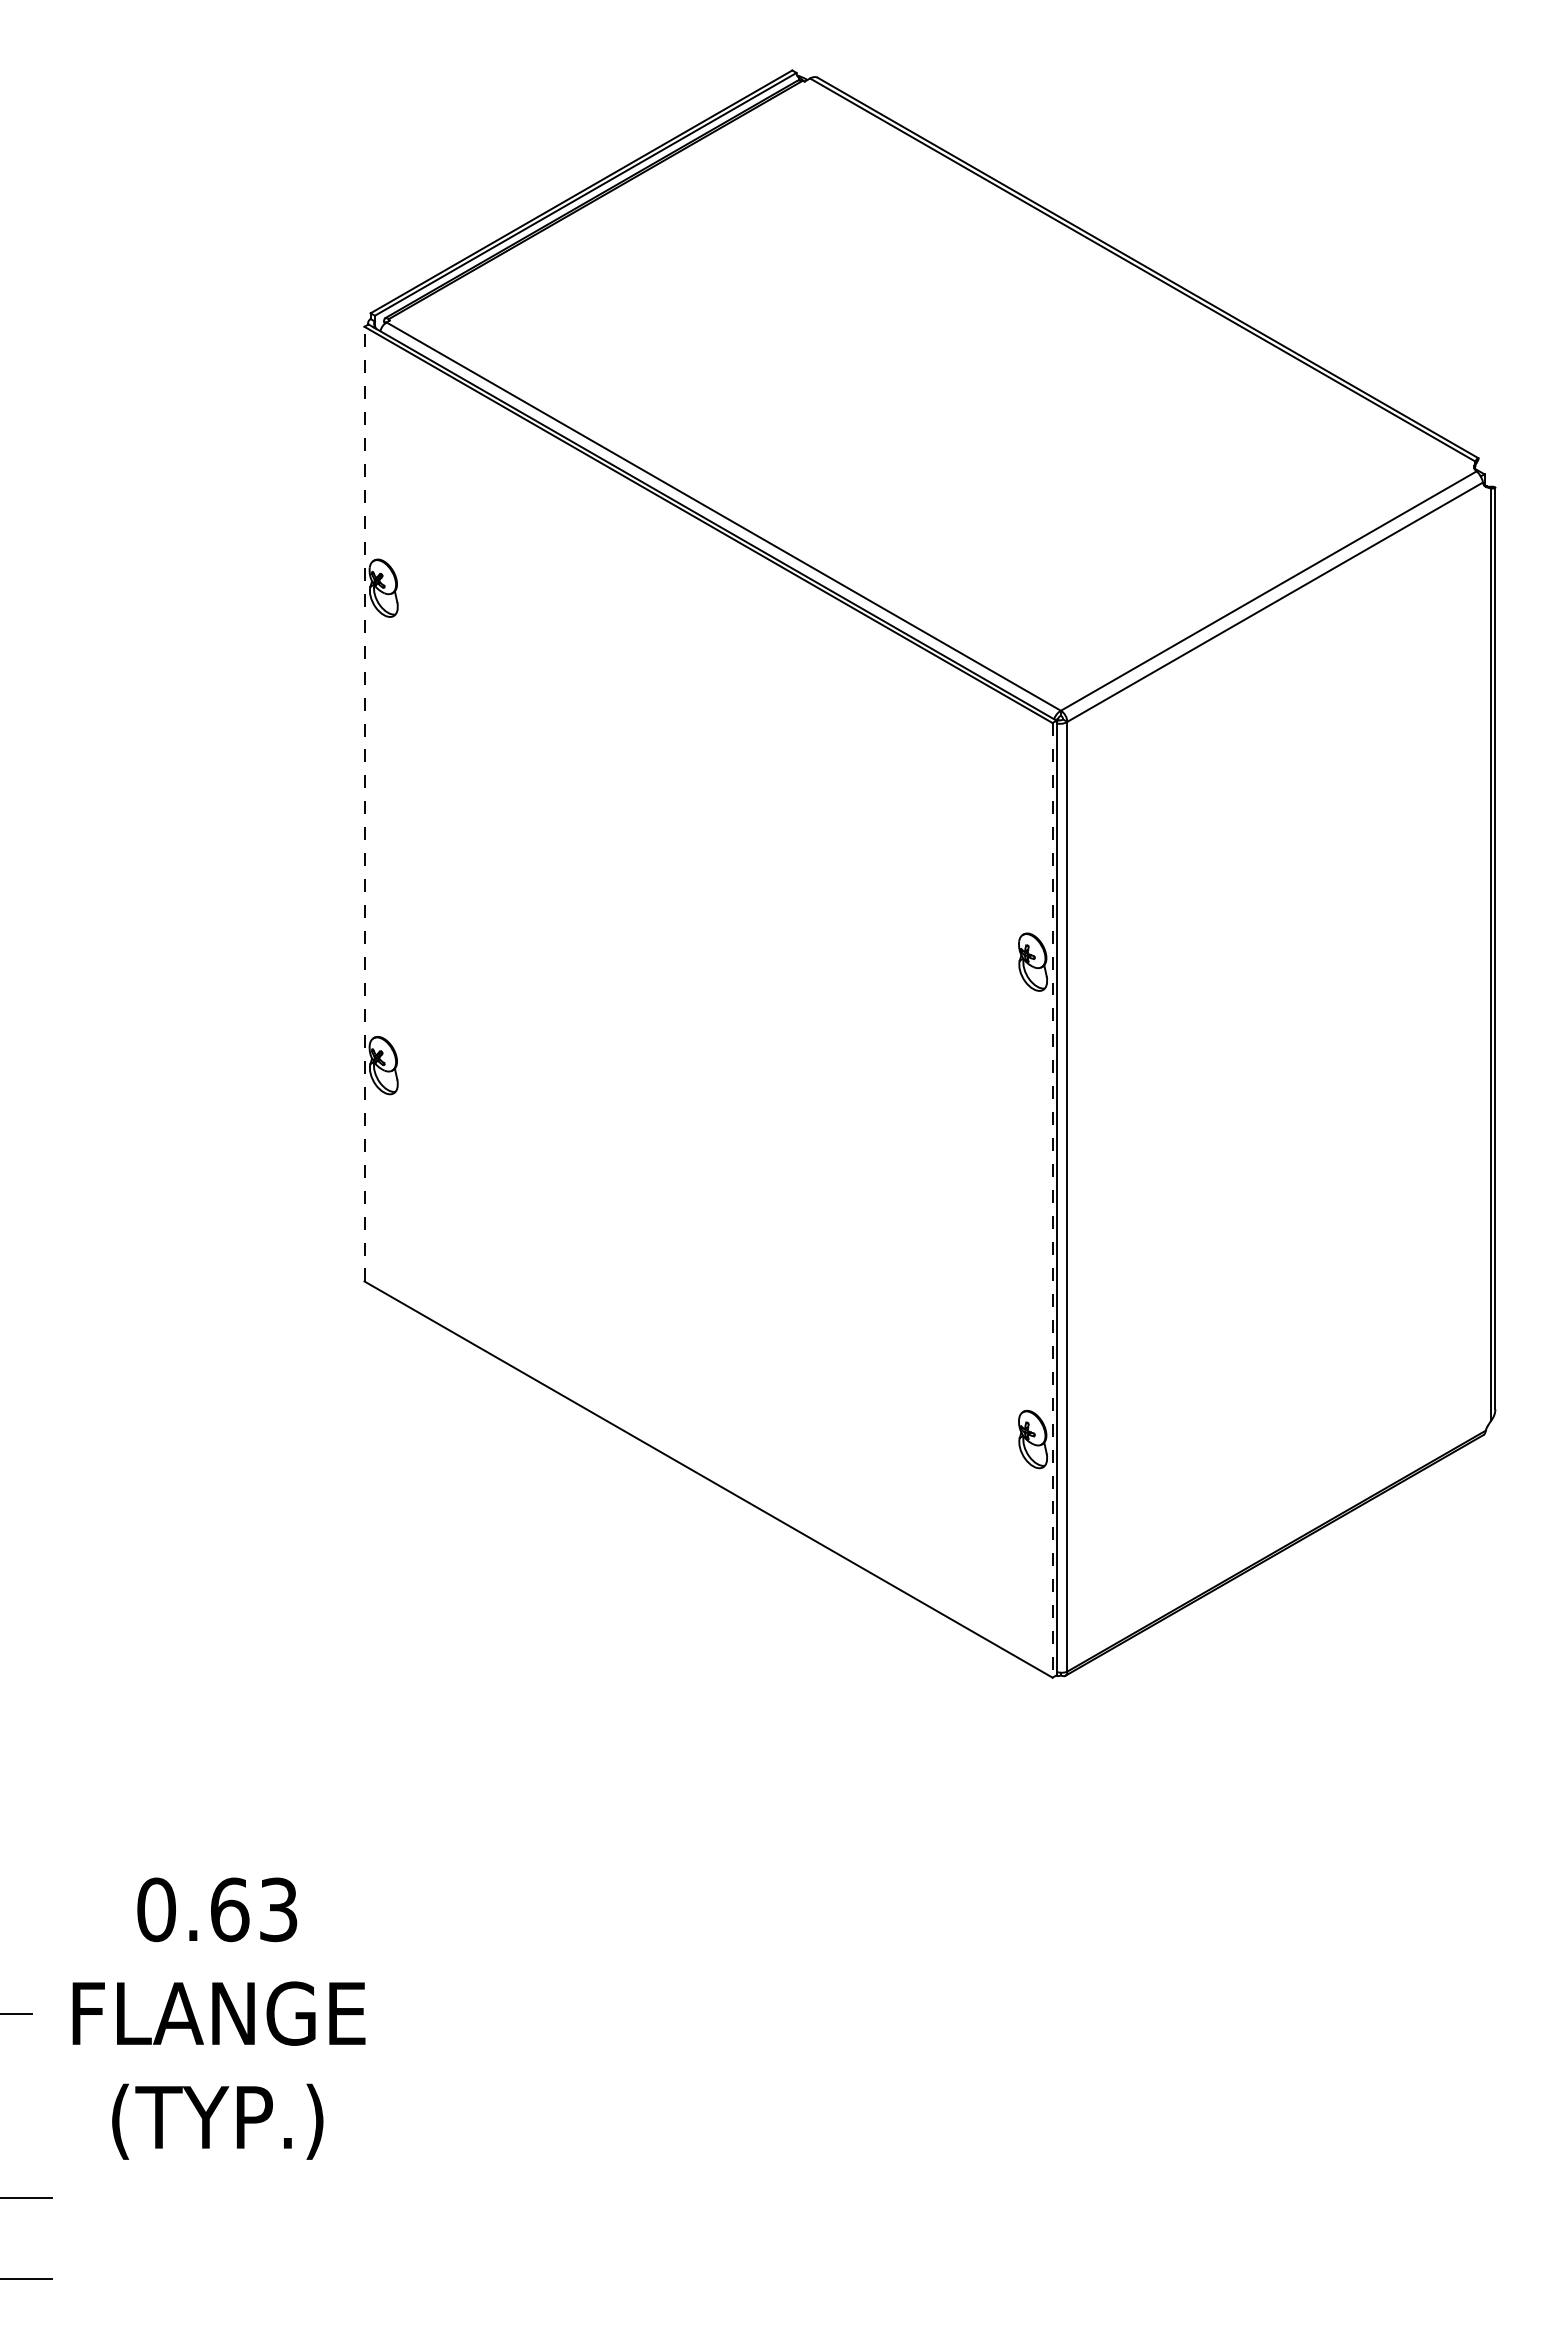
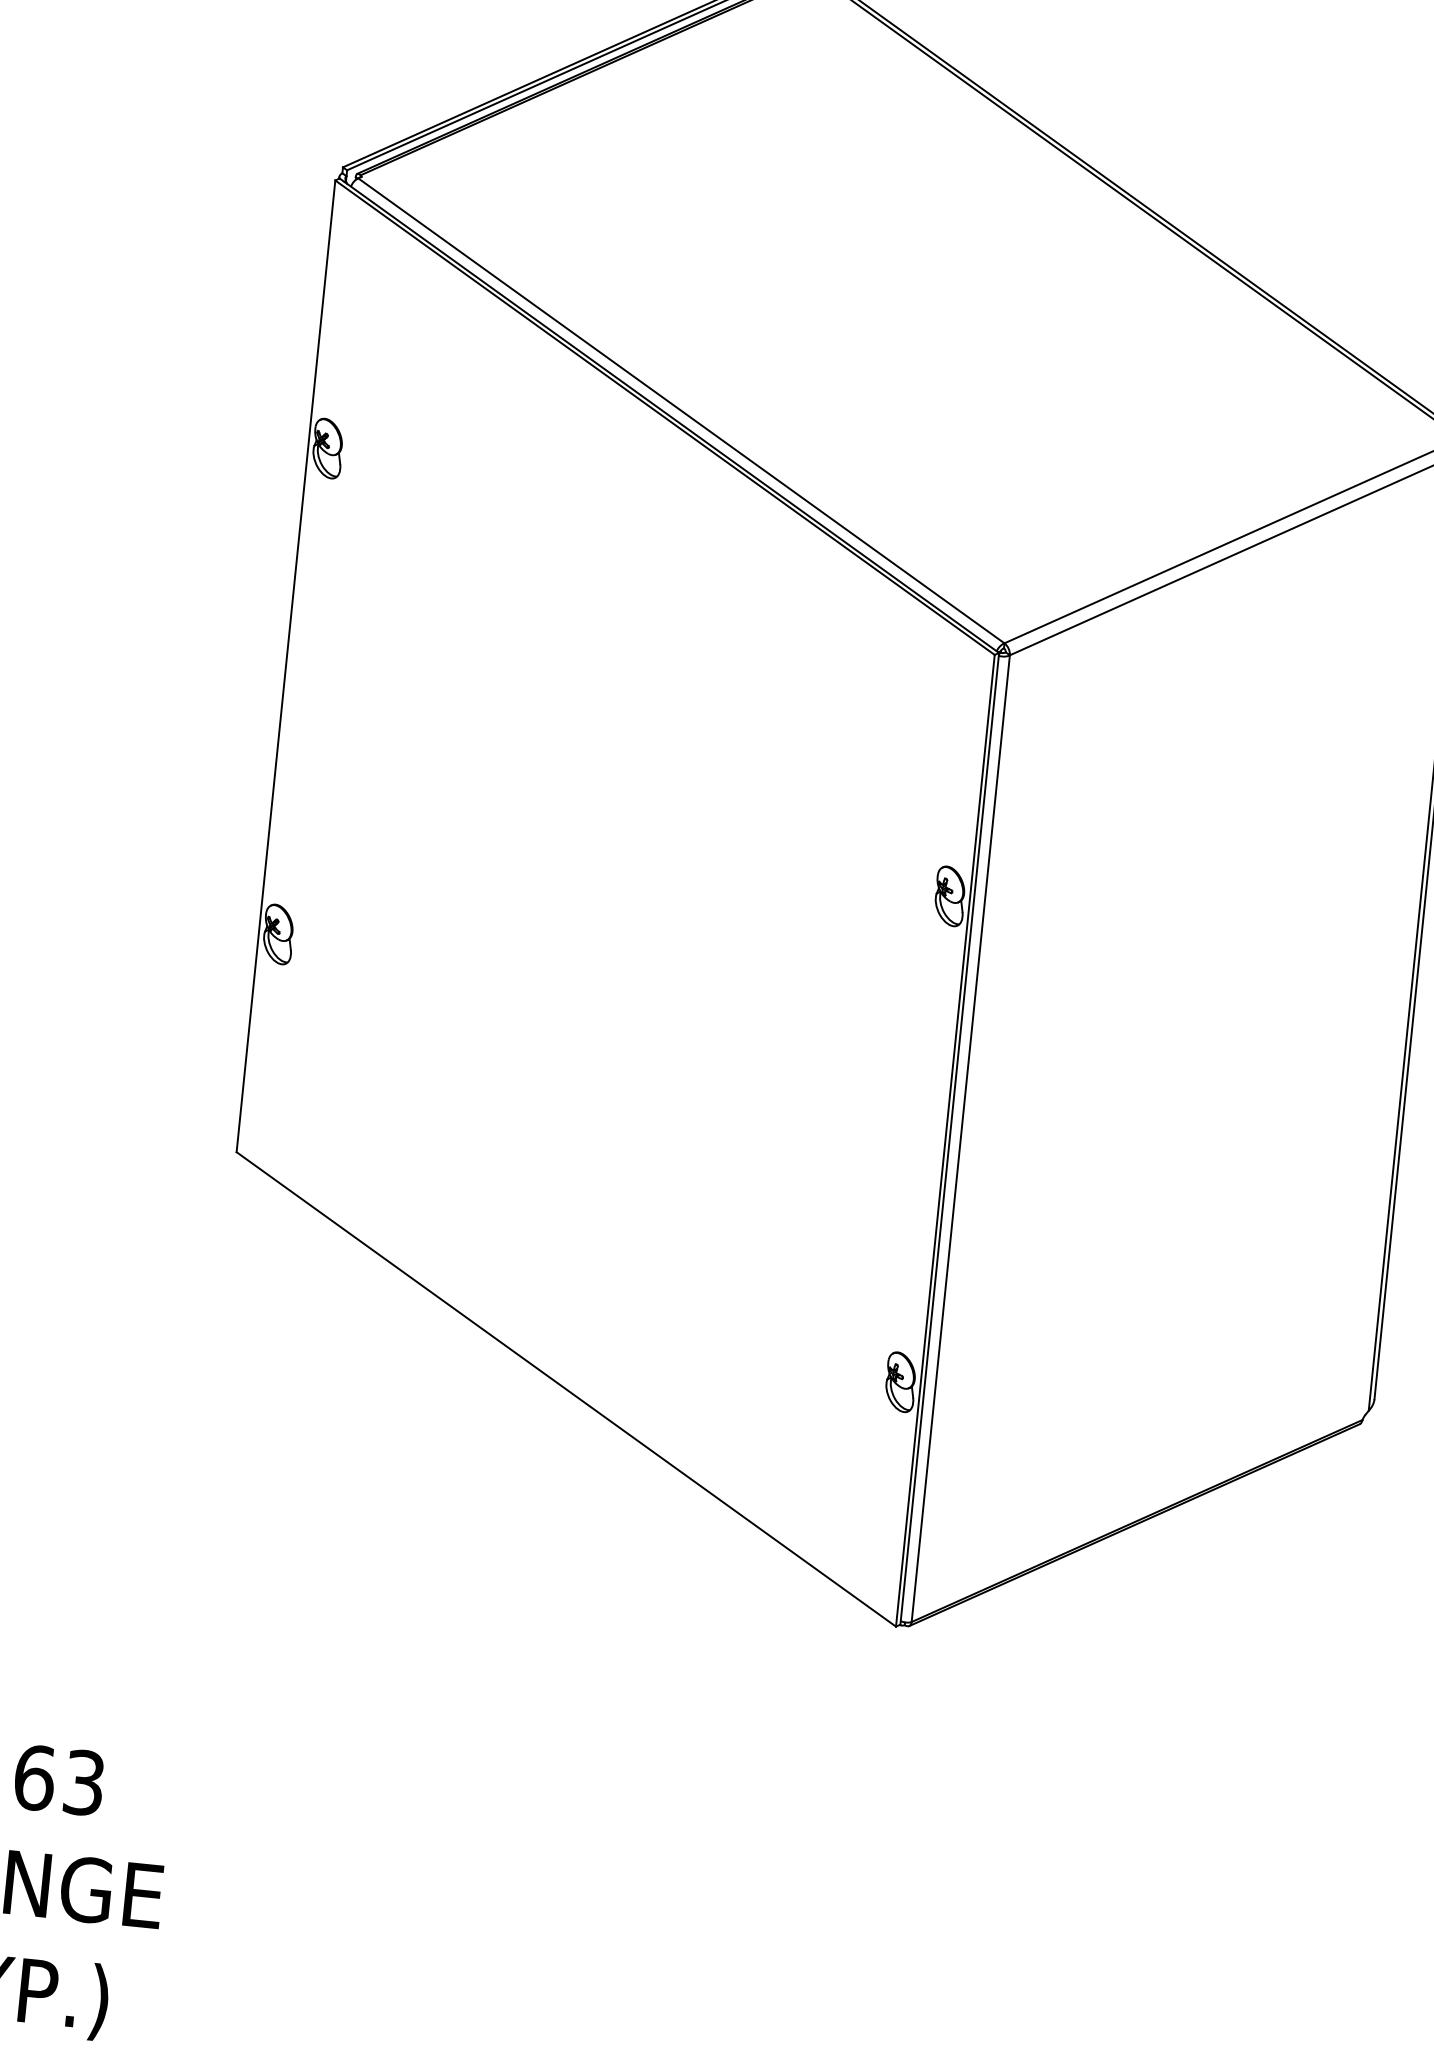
line: (364, 803) -> (286, 665), dashed -> solid
line: (1052, 1200) -> (945, 1140), dashed -> solid

